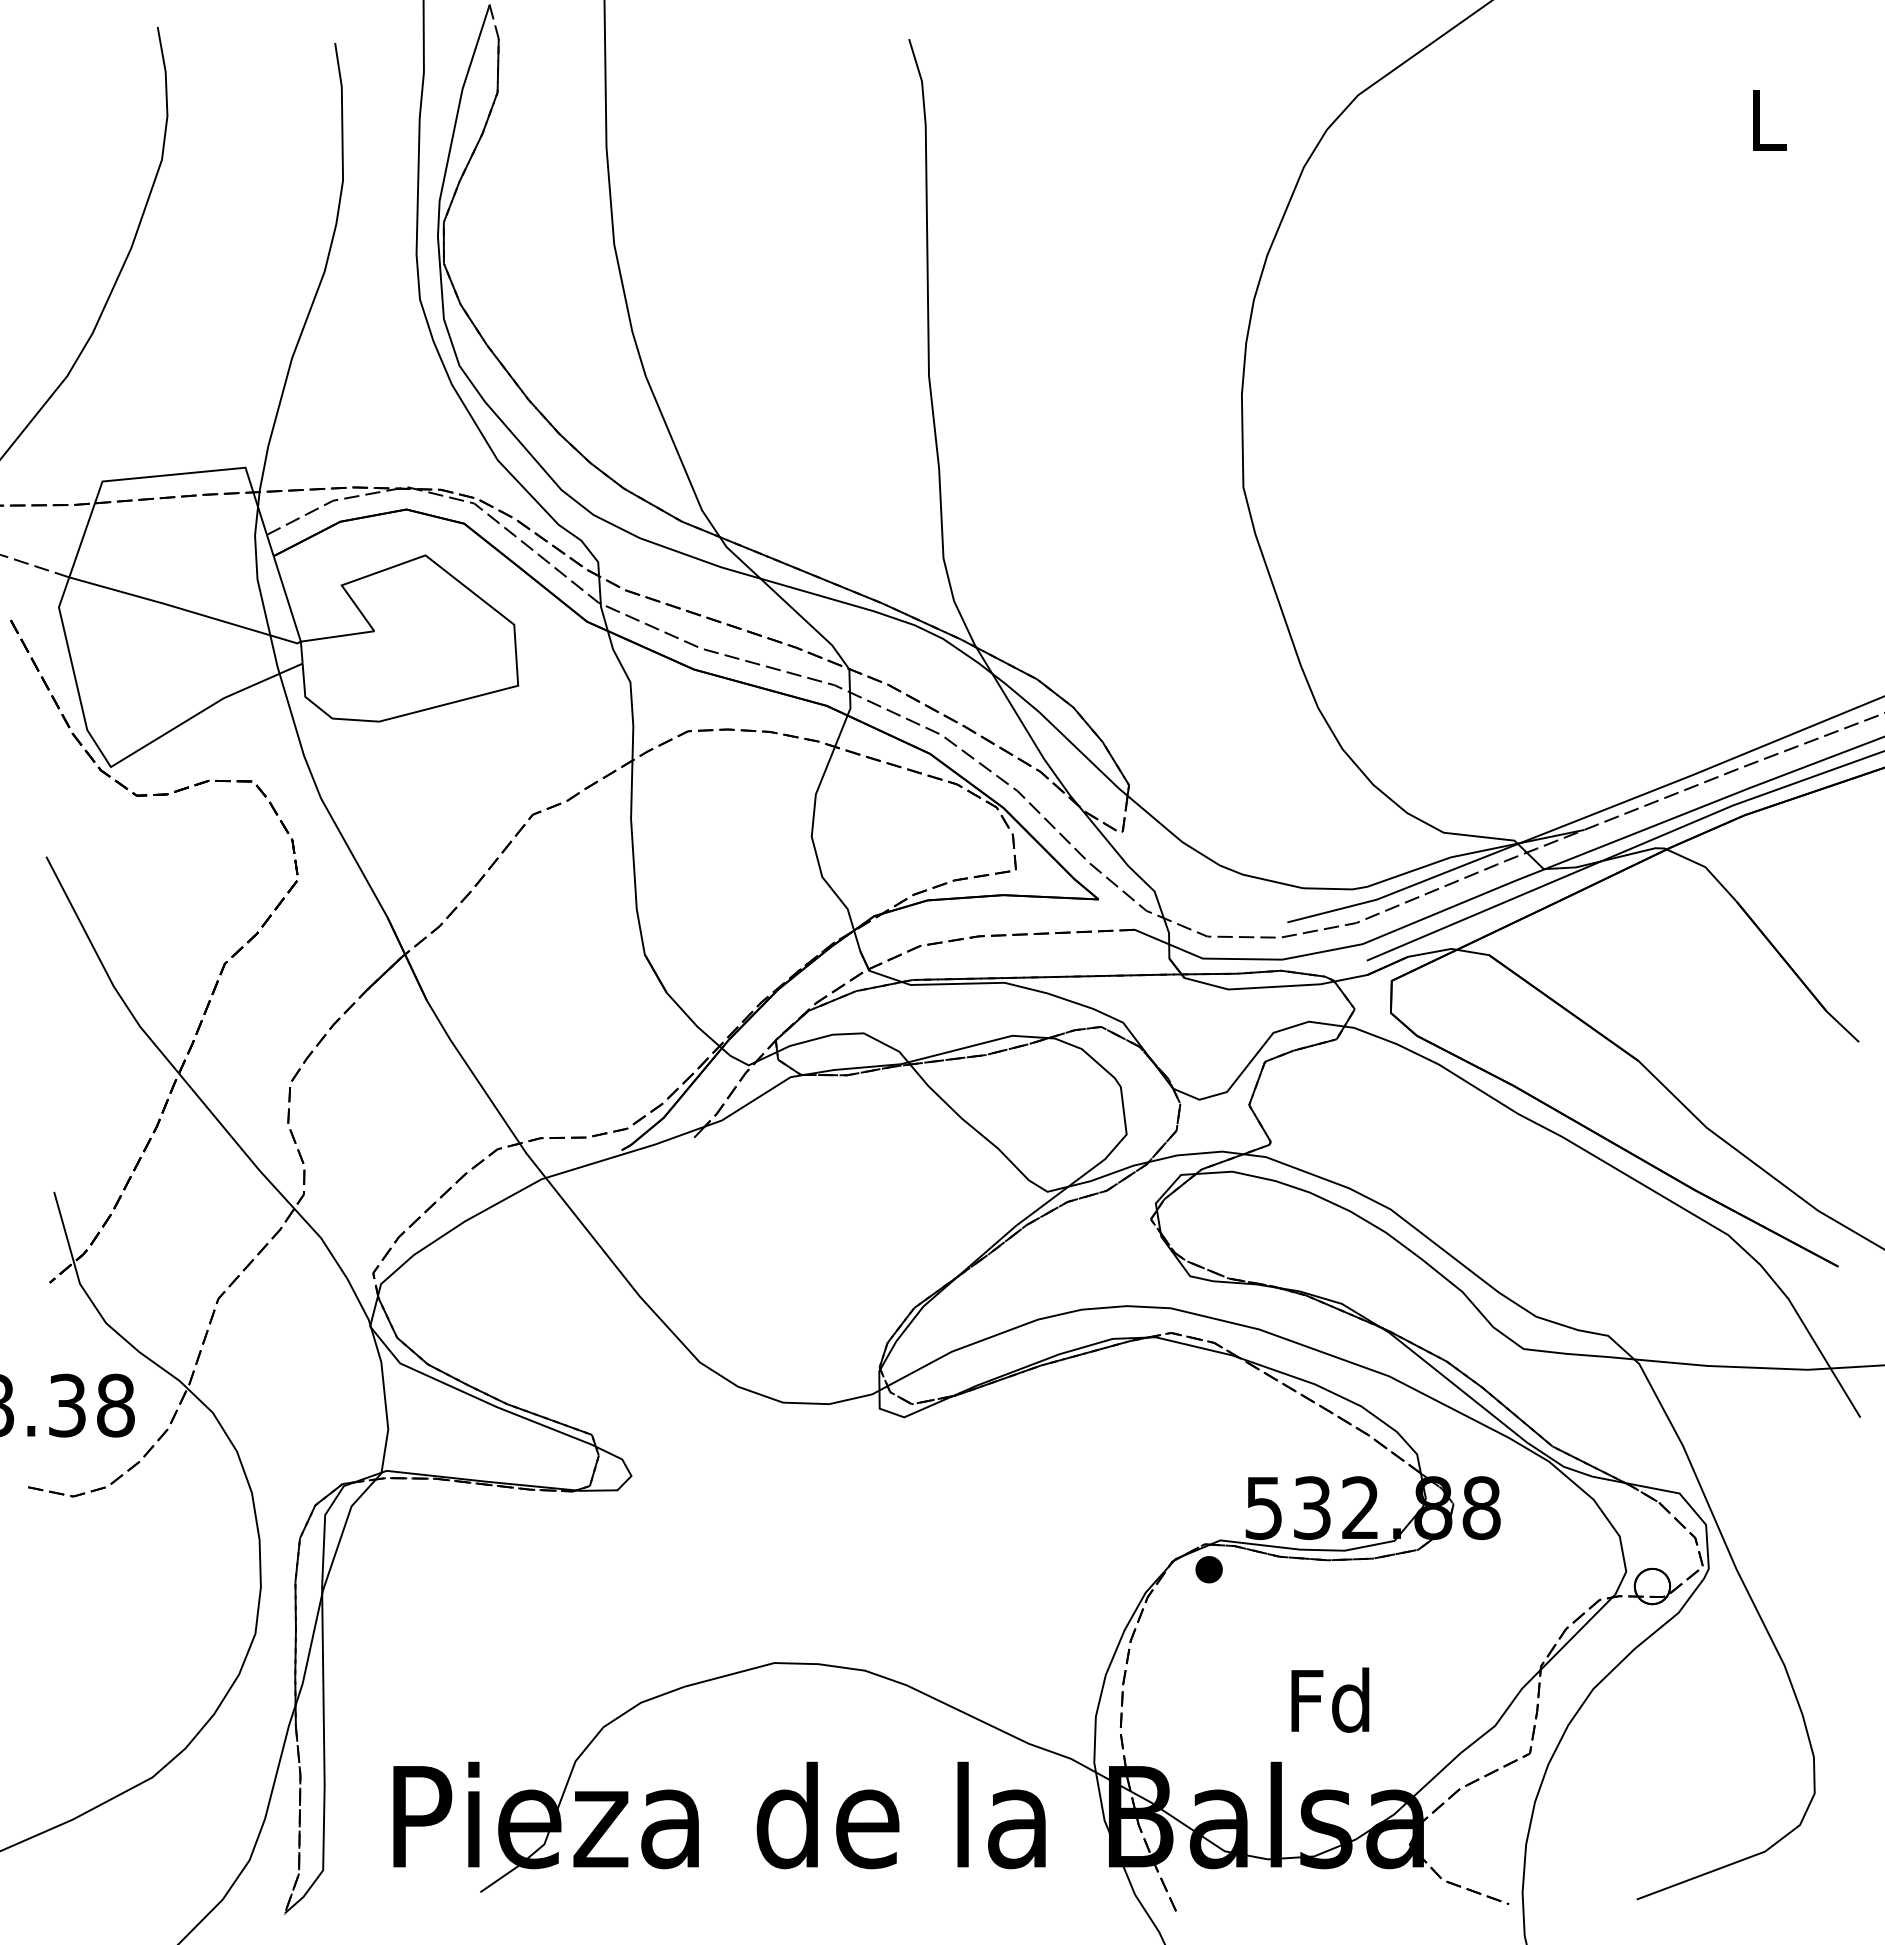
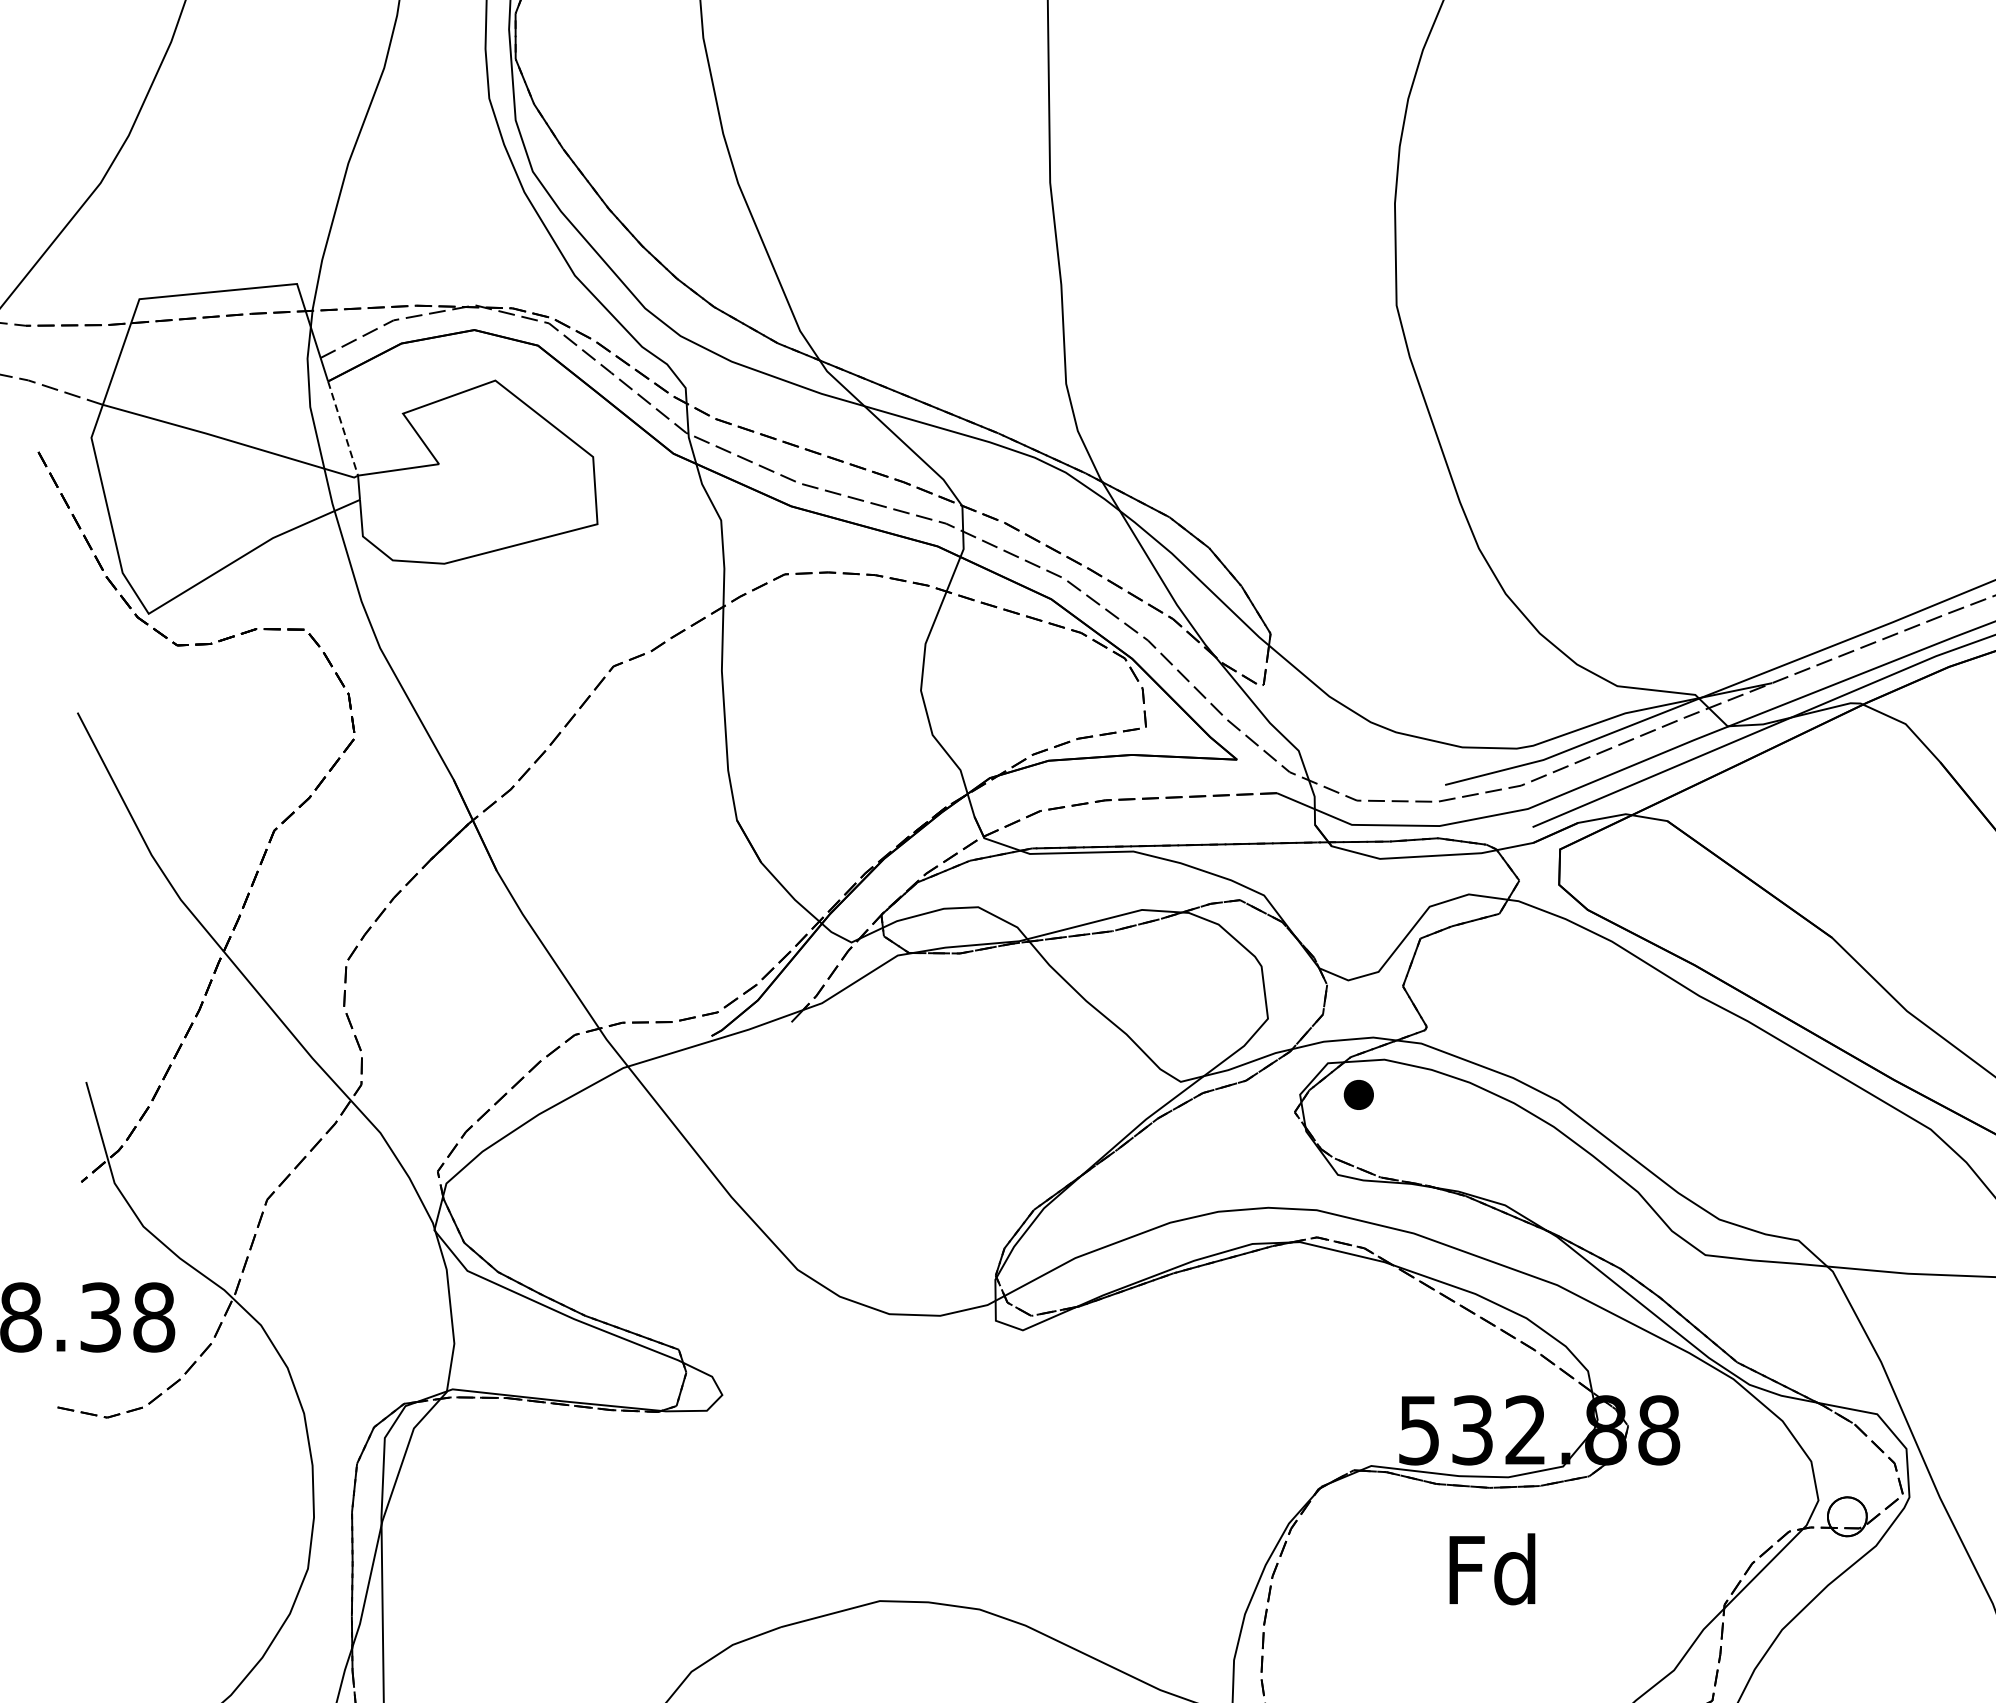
line: (287, 598) -> (343, 428), solid -> dashed
part: (1208, 1569) -> (1358, 1094), moved
text: (1330, 1699) -> (1492, 1568), moved

